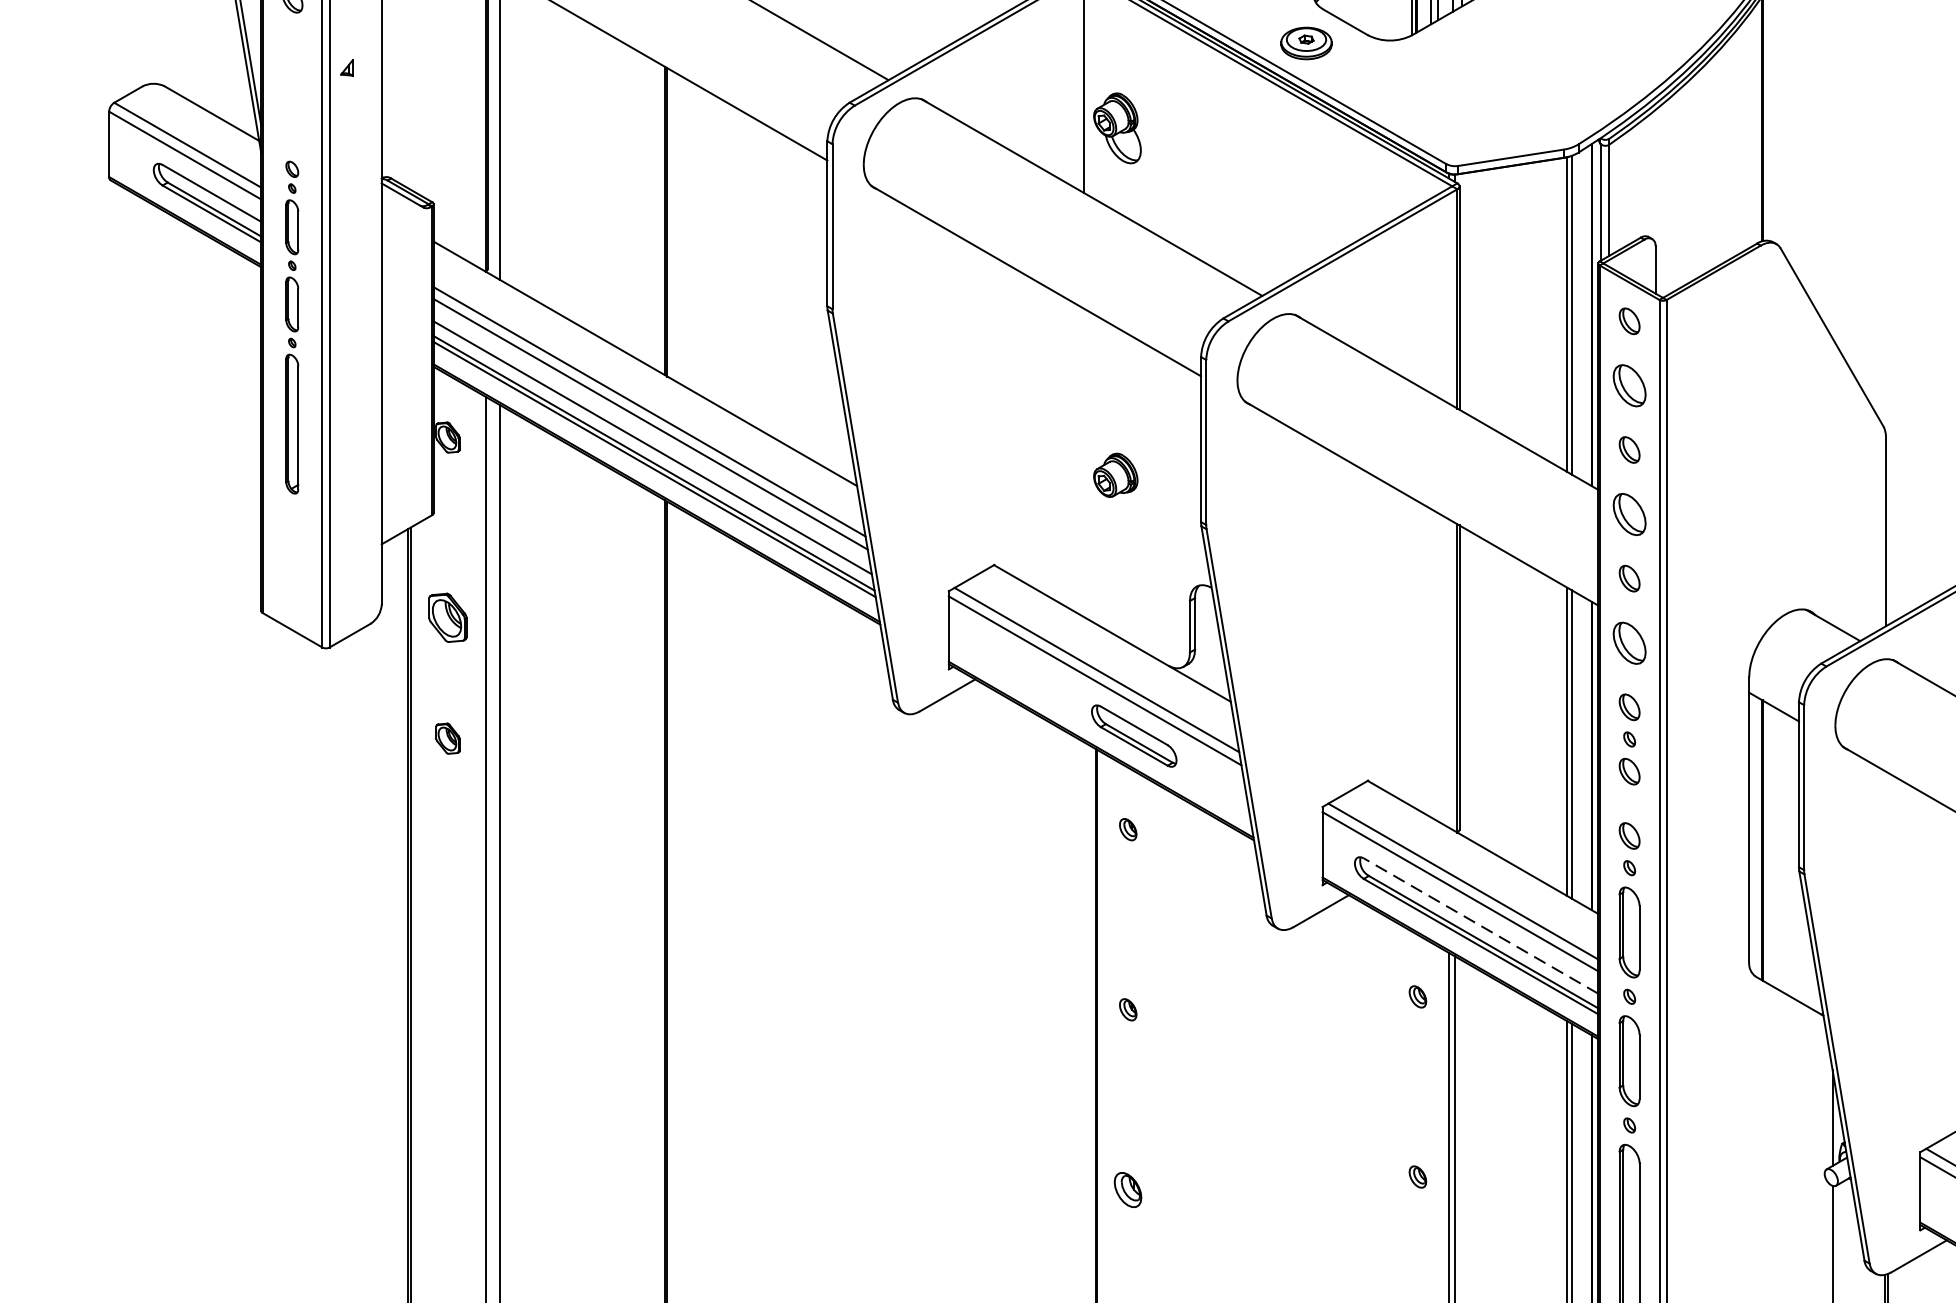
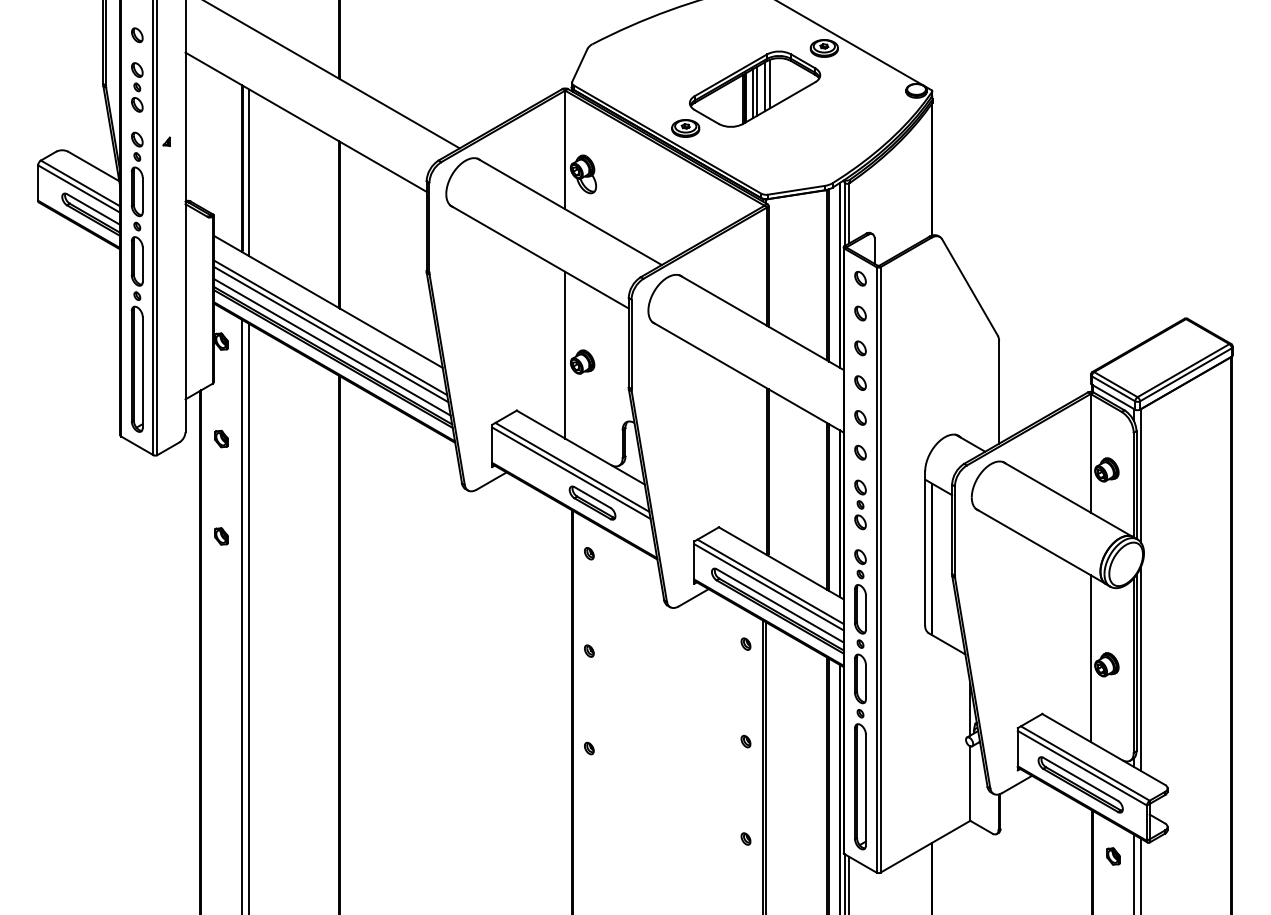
part: (291, 326) -> (136, 281), size x1.67
part: (1629, 385) -> (860, 313), size x0.62
line: (1084, 461) -> (565, 354), added
part: (1629, 513) -> (860, 382), size x0.62
part: (448, 616) -> (221, 438), size x0.62
part: (1629, 642) -> (860, 452), size x0.62
part: (448, 738) -> (221, 536), moved
line: (1479, 925) -> (779, 605), dashed -> solid
part: (1128, 1189) -> (589, 748), size x0.62

